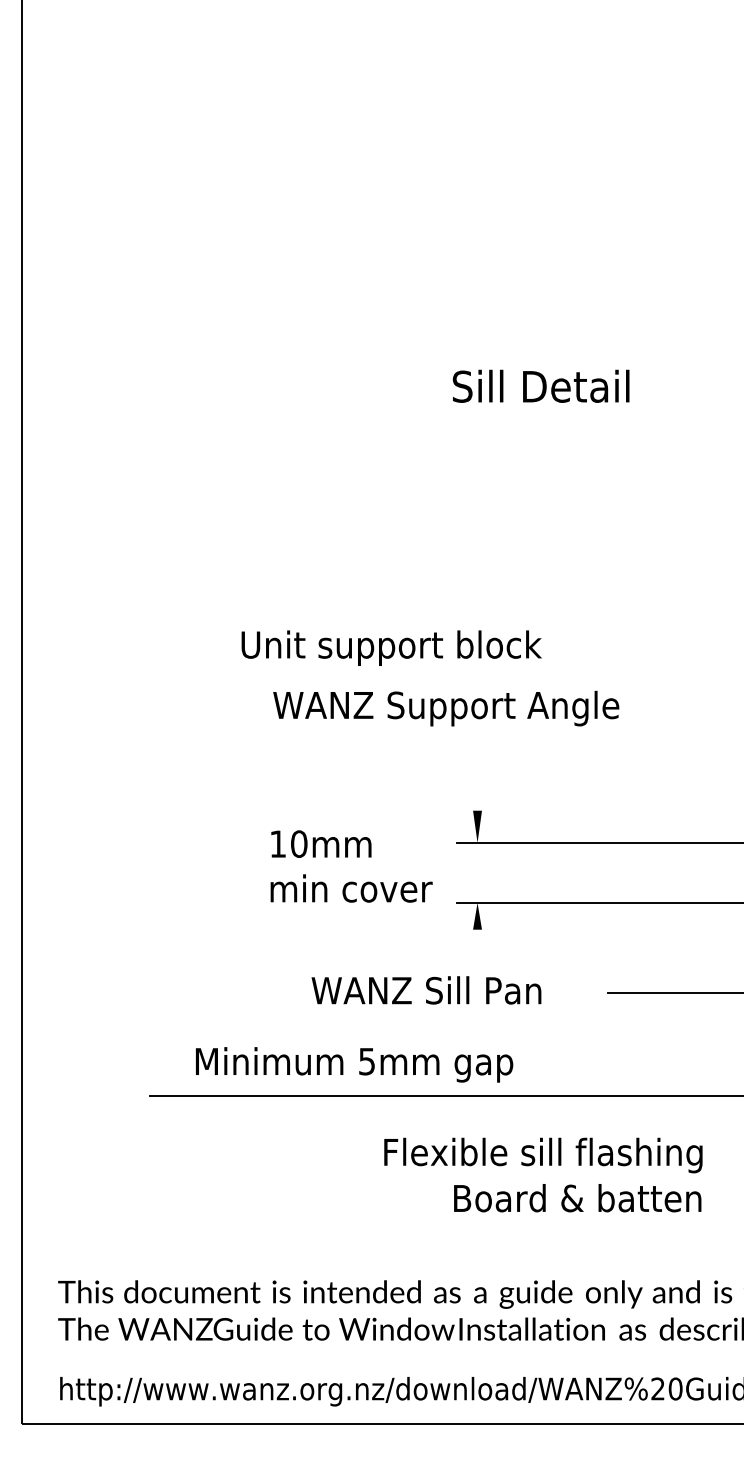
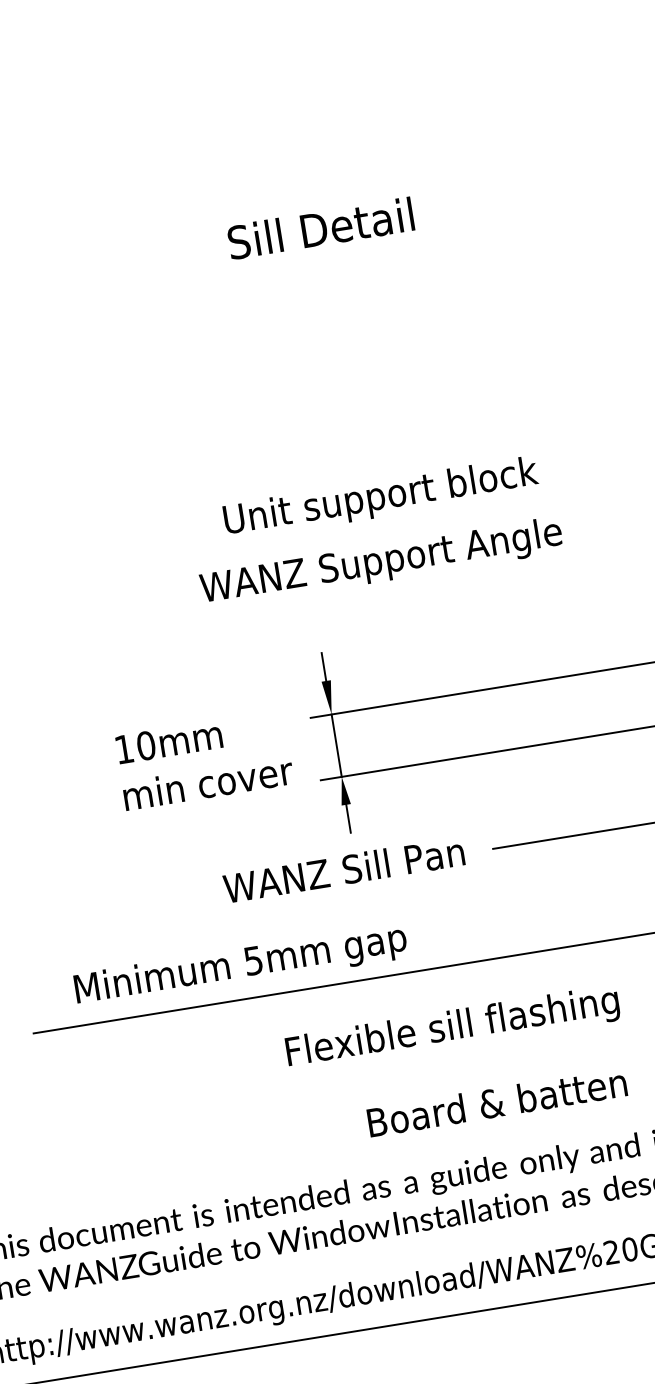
text: (391, 647) -> (380, 497), moved
text: (446, 708) -> (381, 562), moved
line: (477, 796) -> (323, 666), added
line: (477, 872) -> (336, 745), added
line: (477, 942) -> (348, 818), added
text: (426, 990) -> (344, 870), moved
text: (577, 1198) -> (497, 1102), moved

